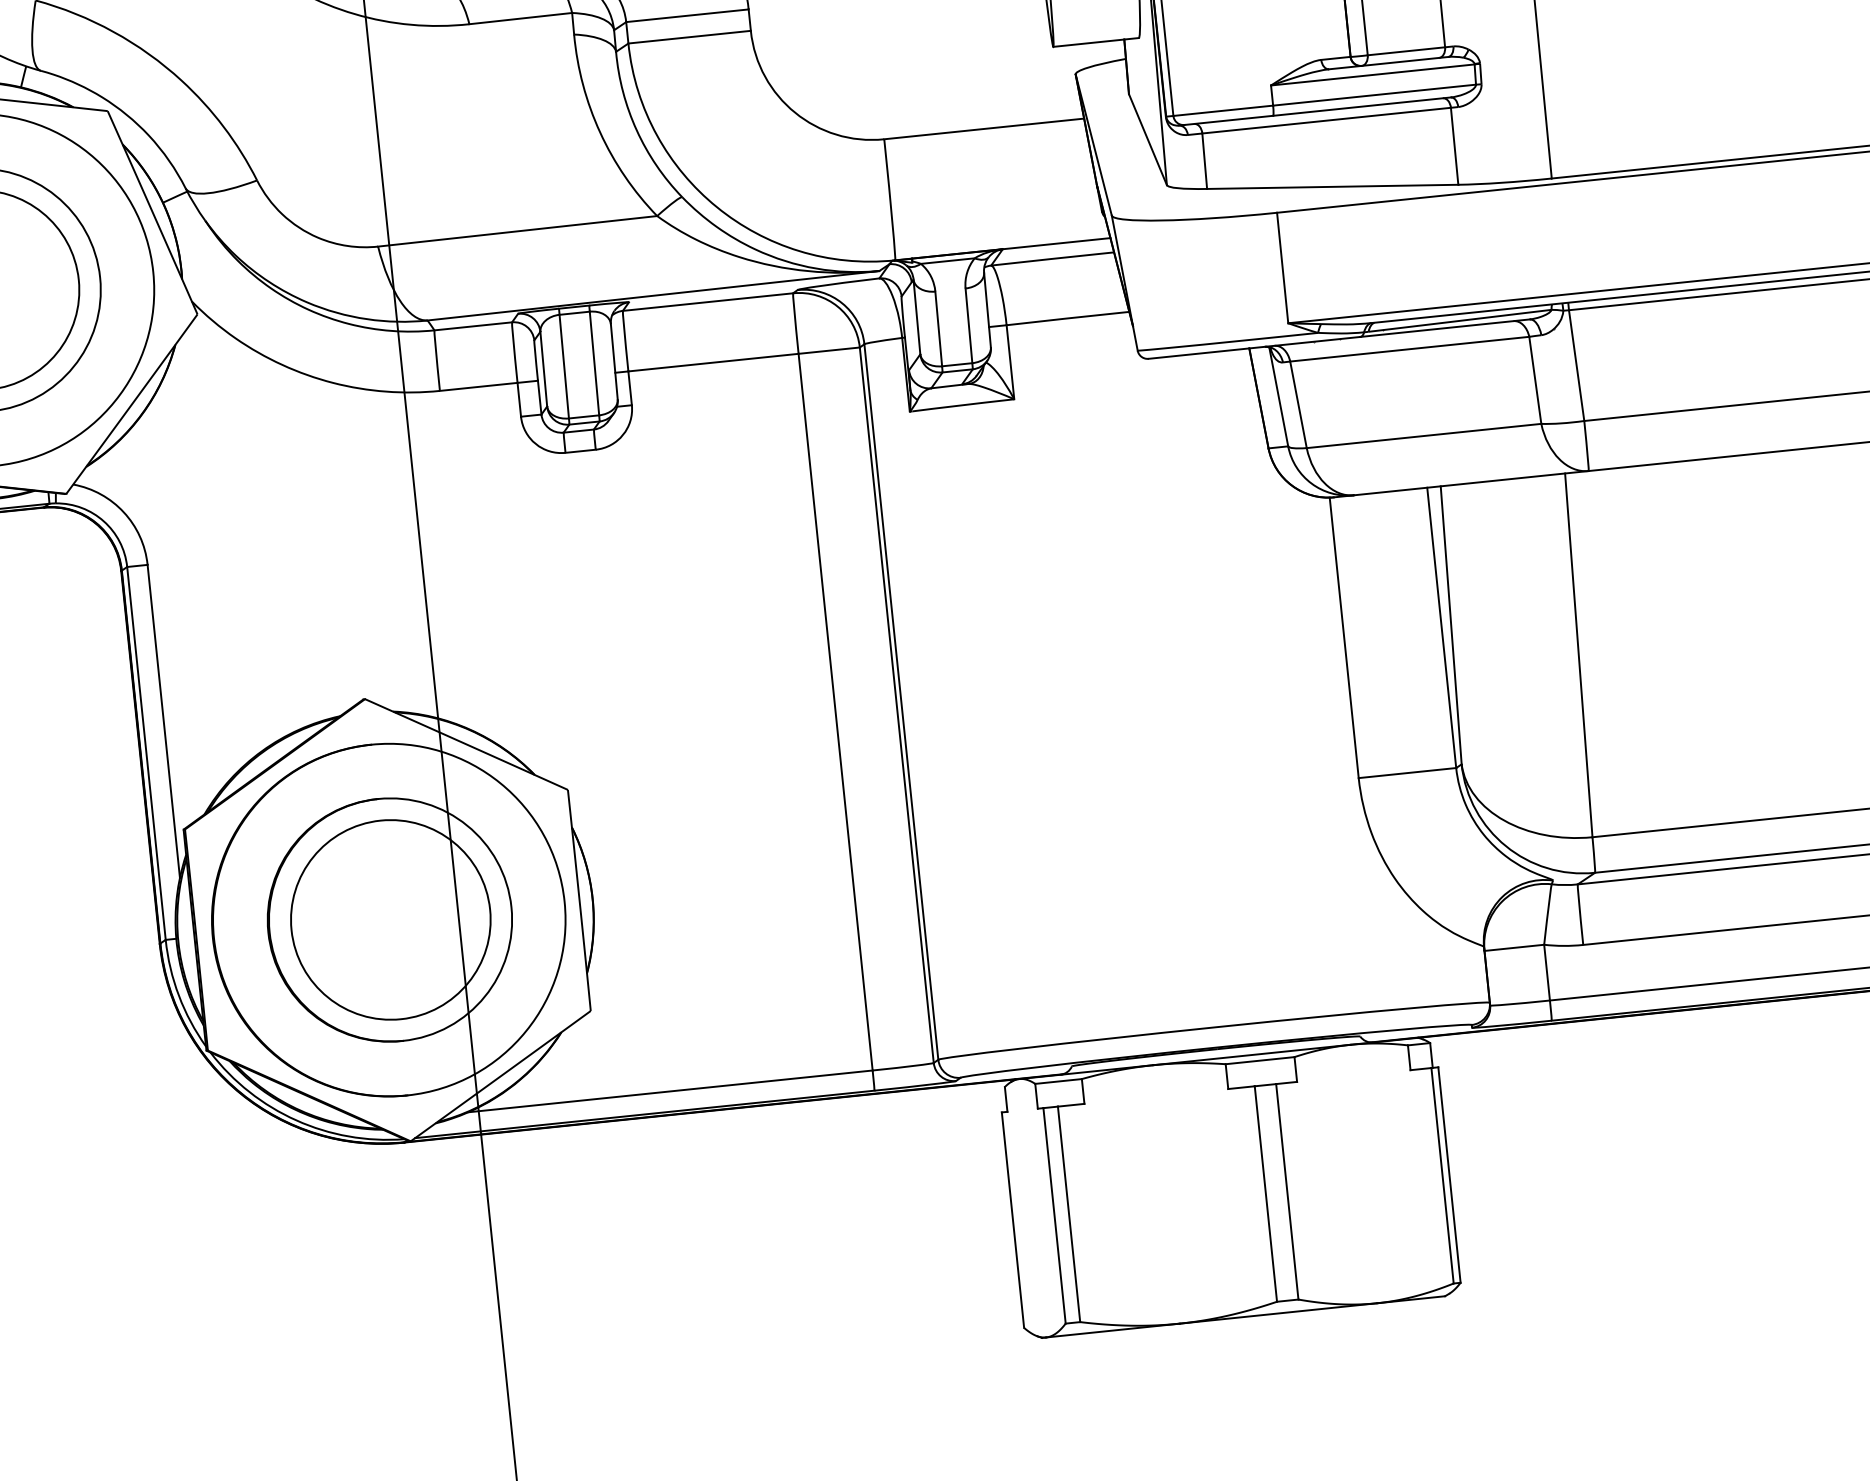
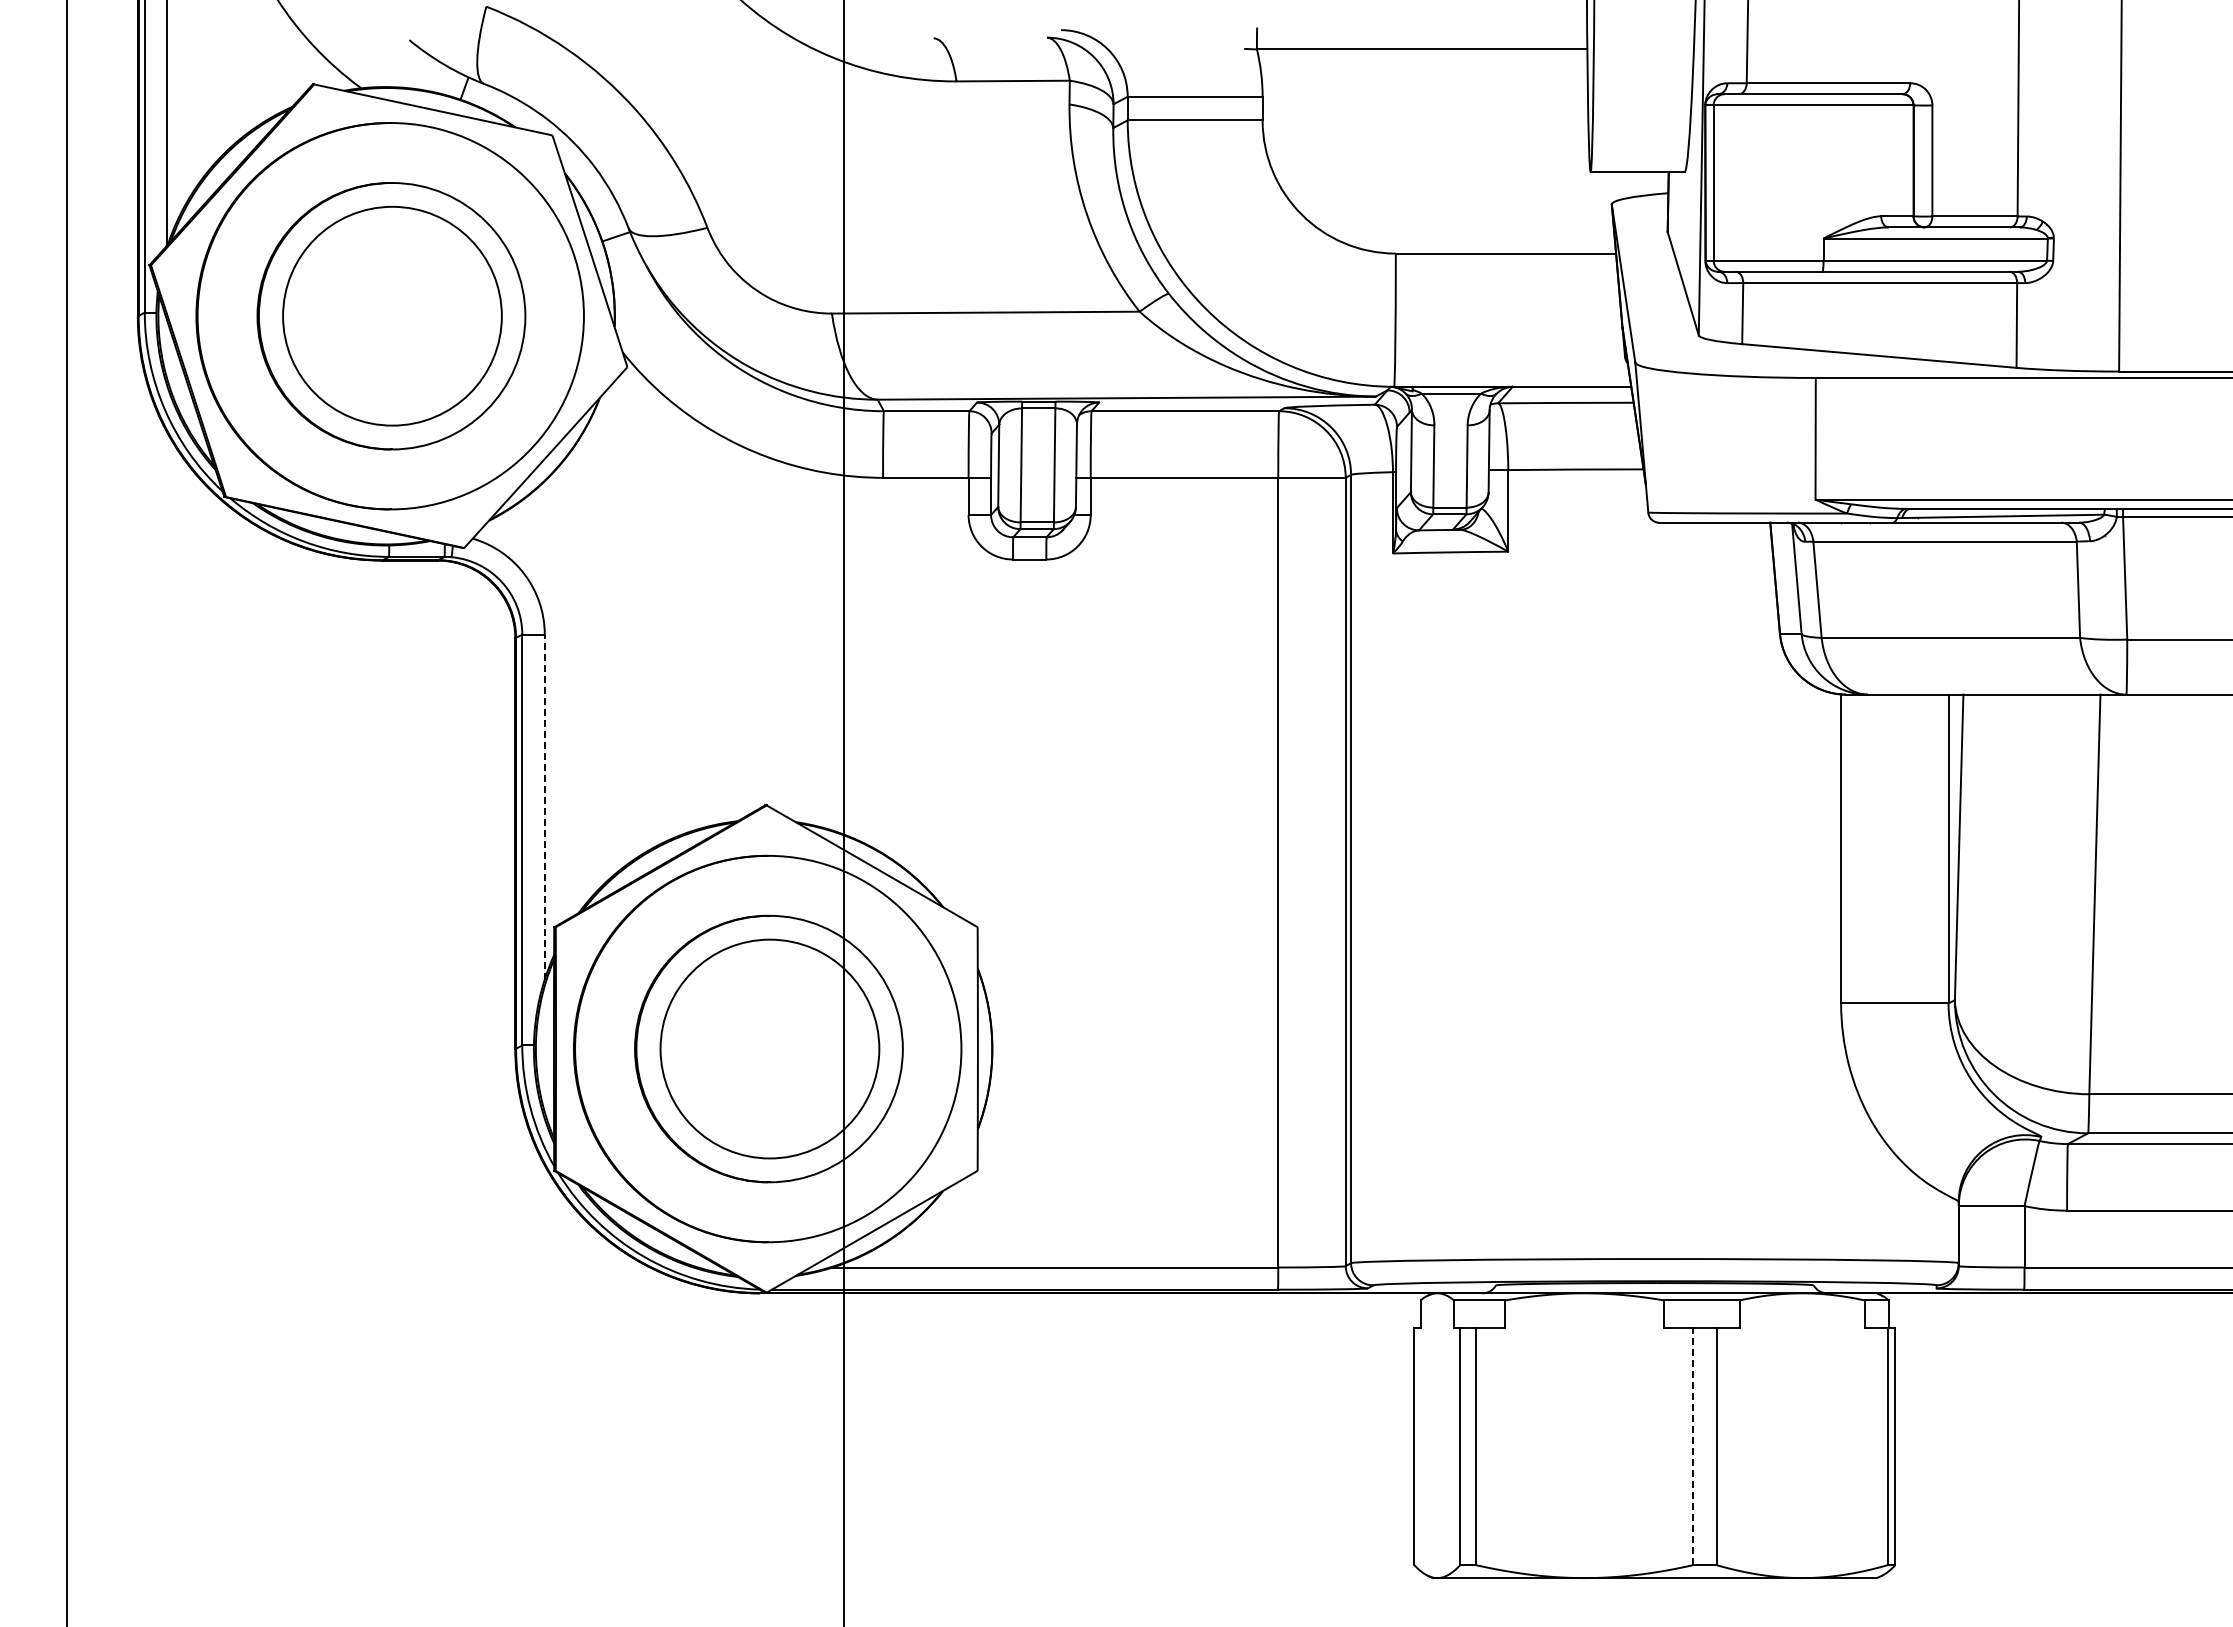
line: (163, 721) -> (544, 807), solid -> dashed
line: (1266, 1194) -> (1693, 1446), solid -> dashed

